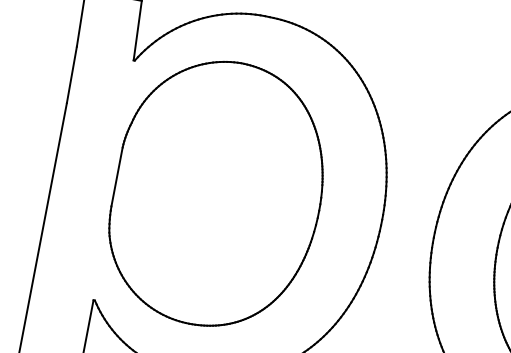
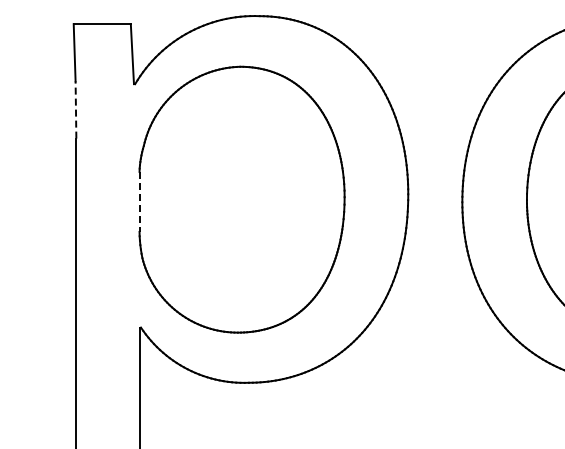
line: (71, 74) -> (75, 109), solid -> dashed
line: (116, 177) -> (139, 202), solid -> dashed

